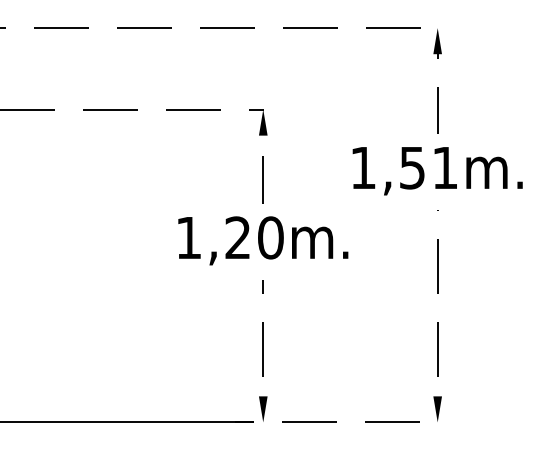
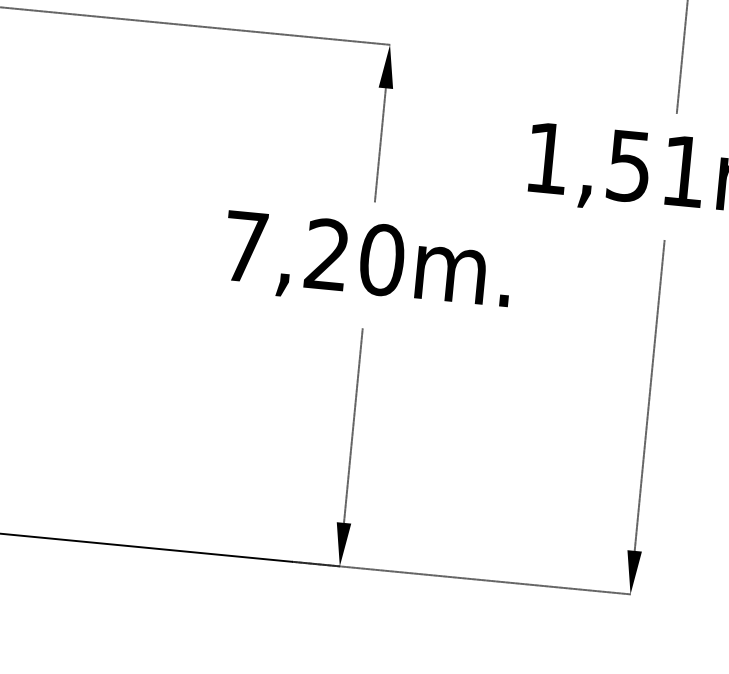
text: (188, 237) -> (244, 246), 1,20m. -> 7,20m.

